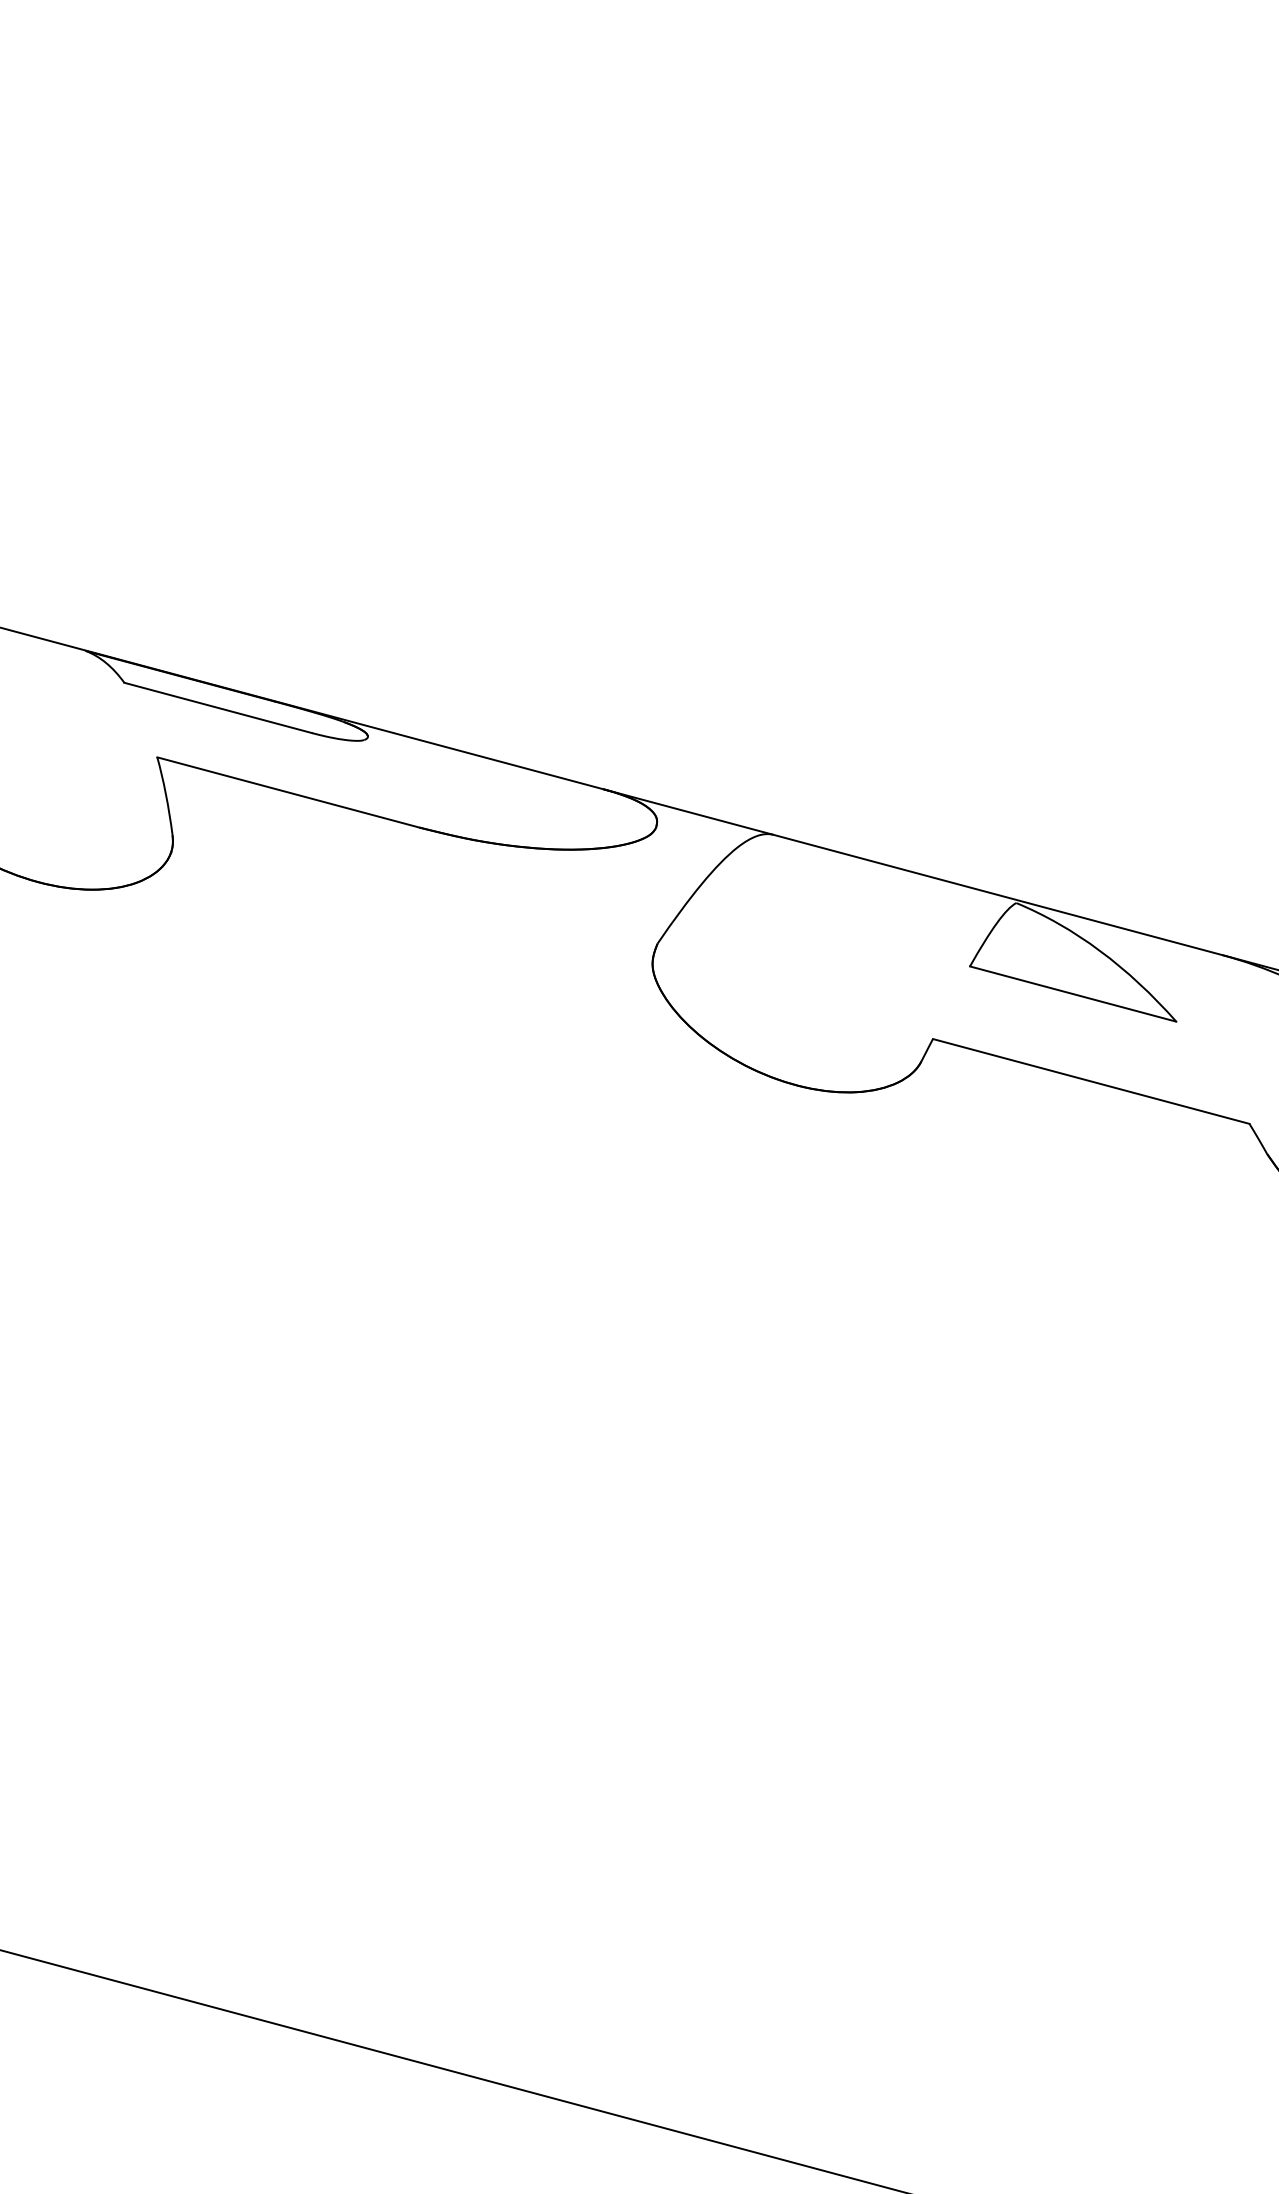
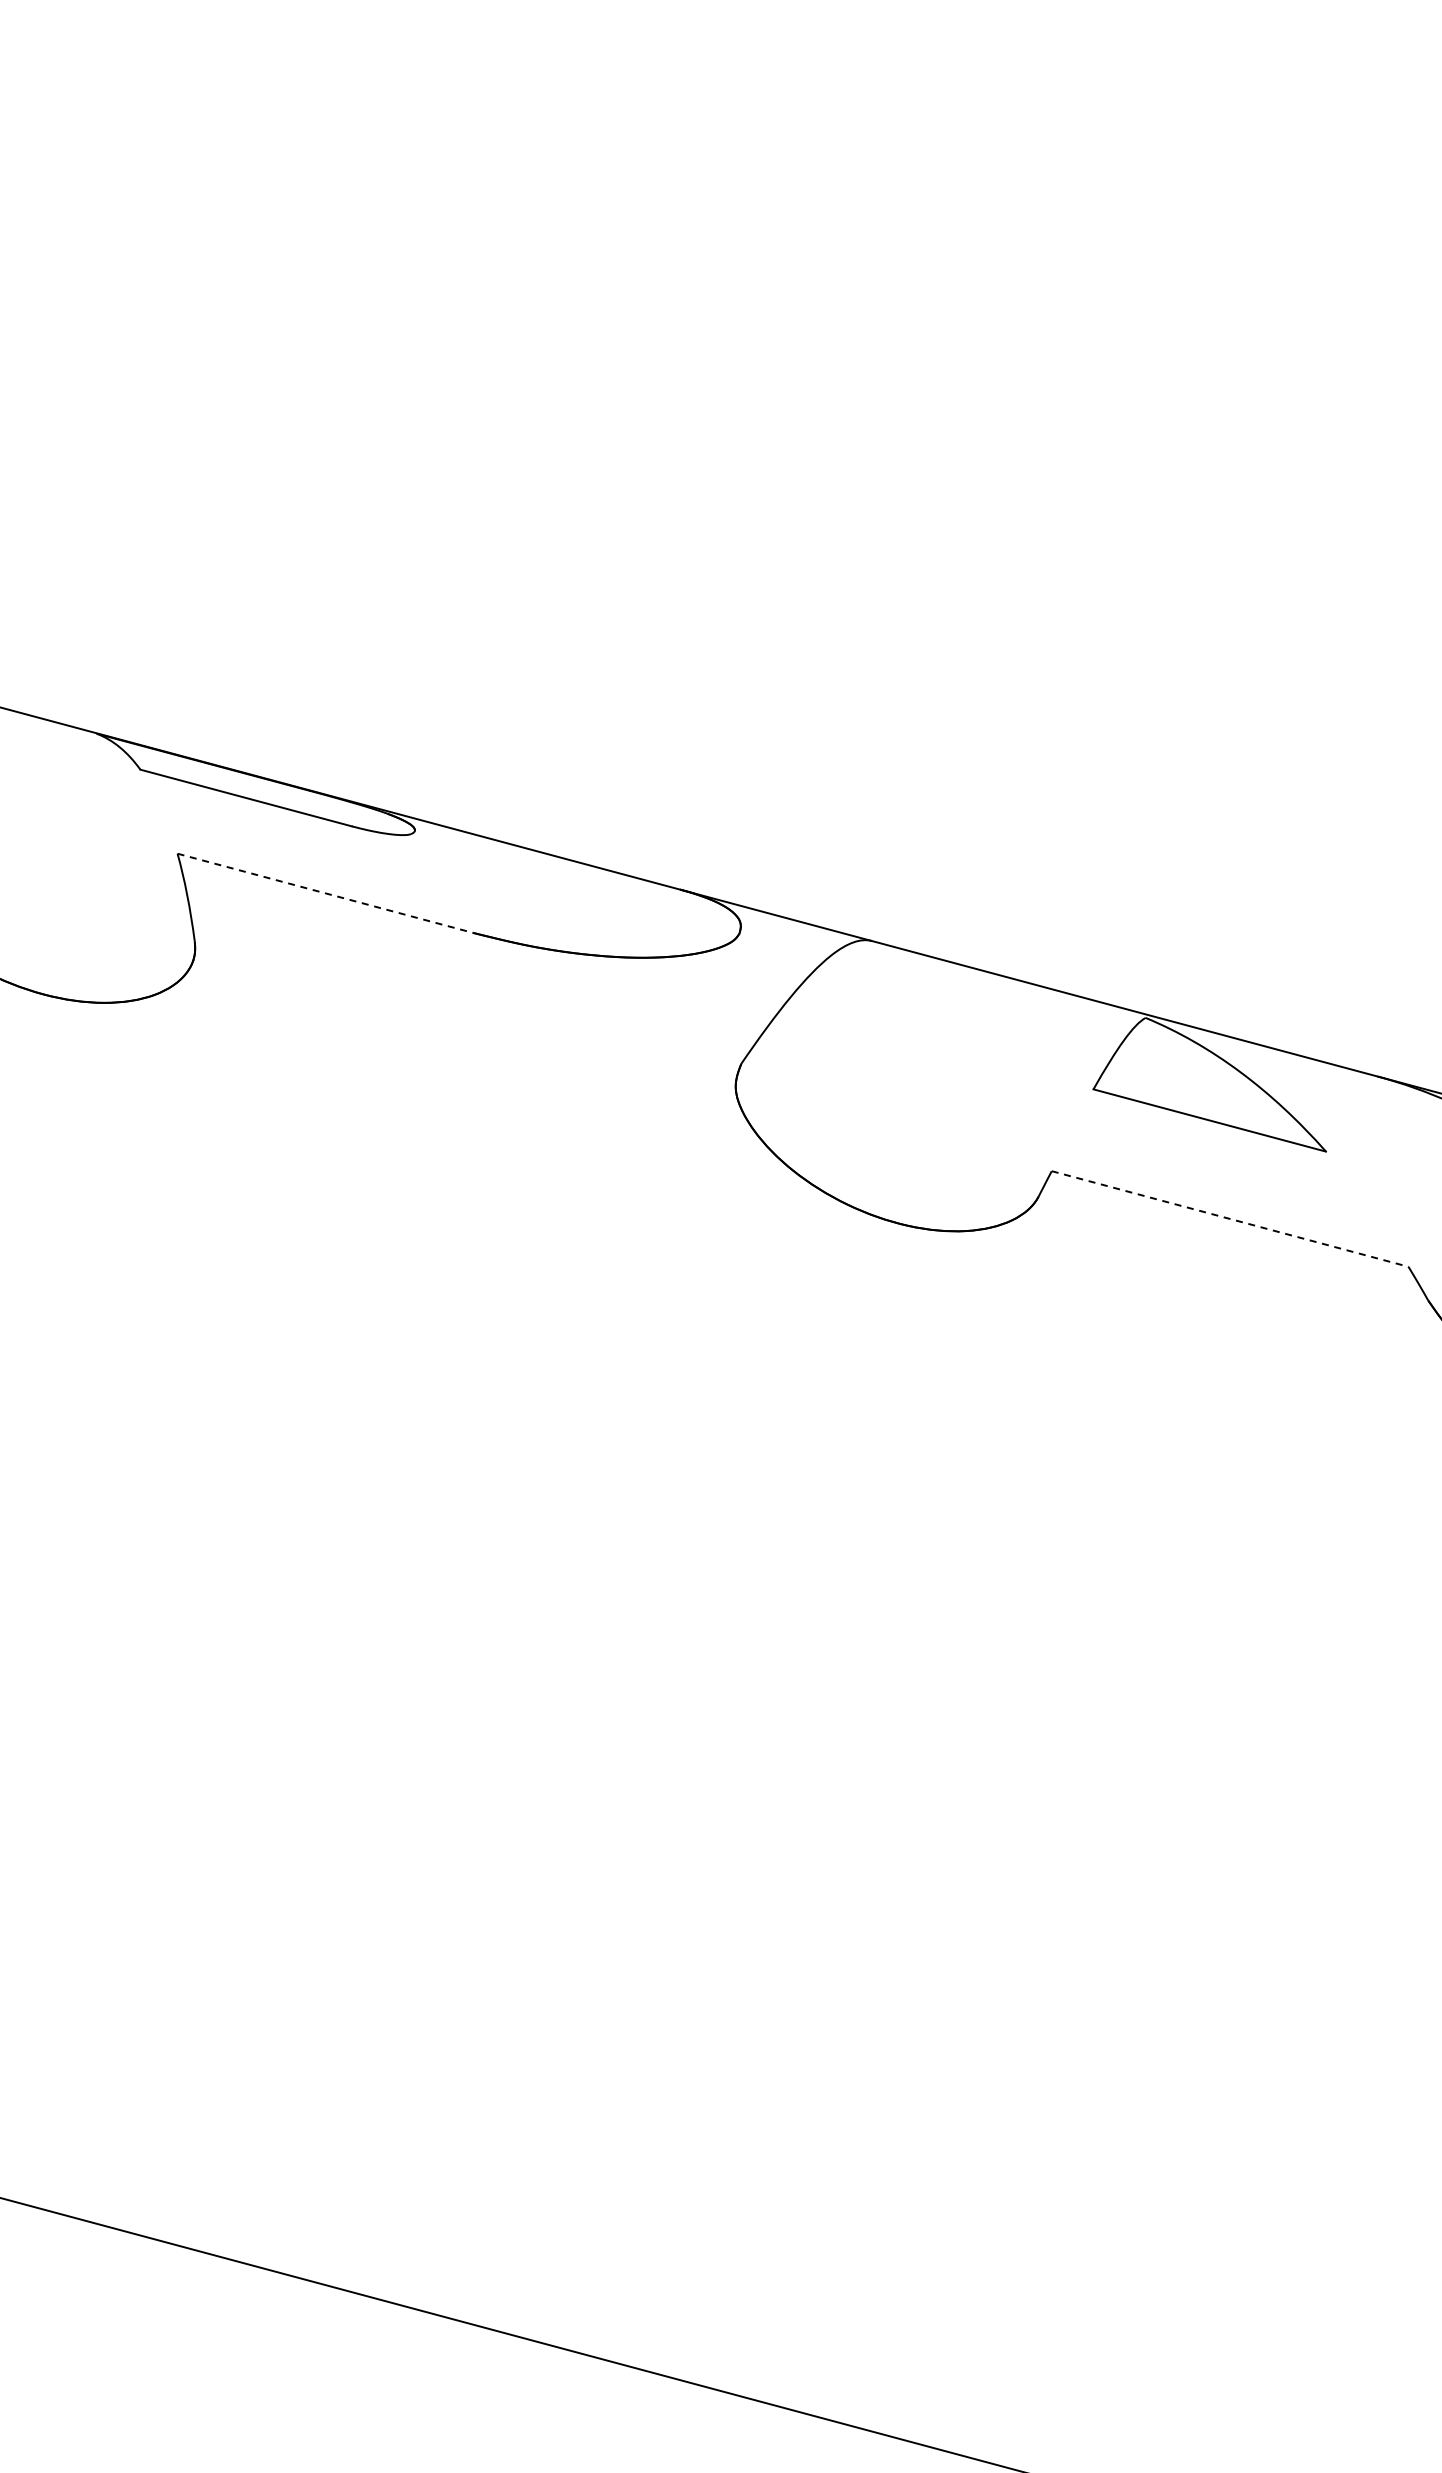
line: (288, 792) -> (325, 893), solid -> dashed
line: (1091, 1081) -> (1230, 1218), solid -> dashed

